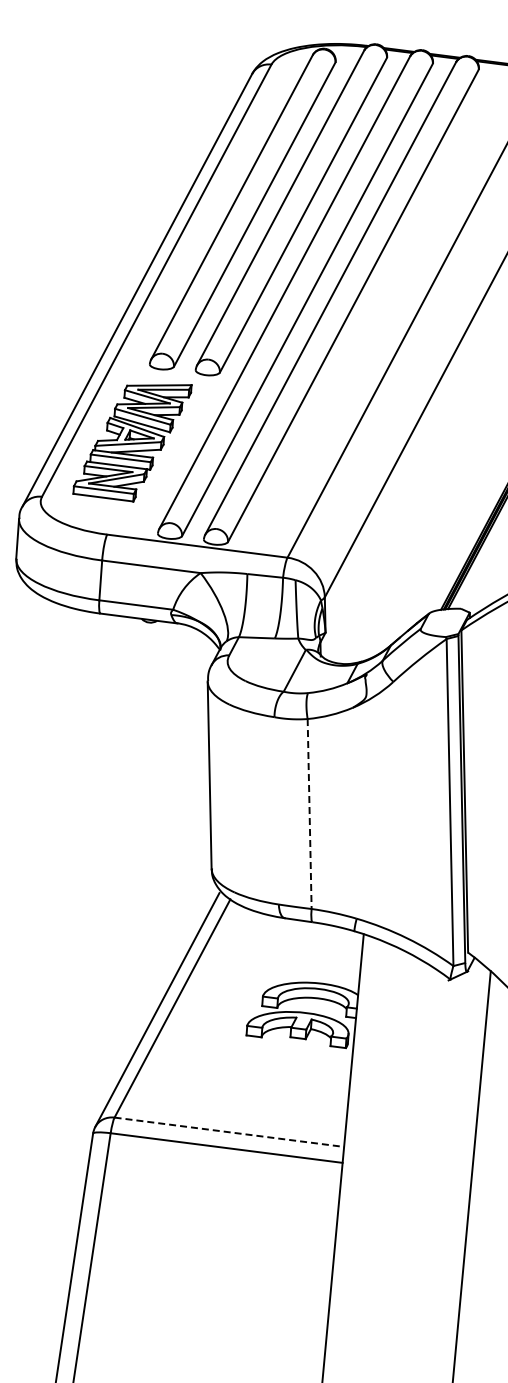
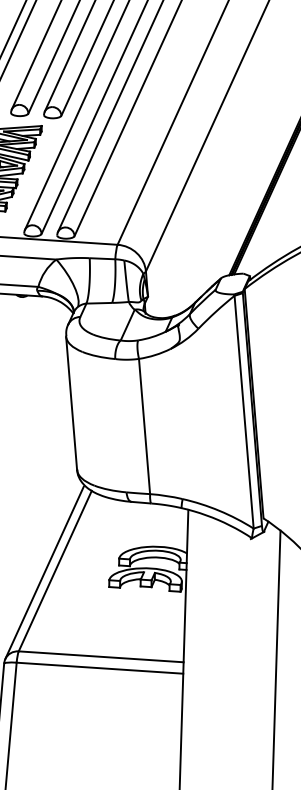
line: (309, 814) -> (144, 426), dashed -> solid
line: (229, 1132) -> (101, 656), dashed -> solid

